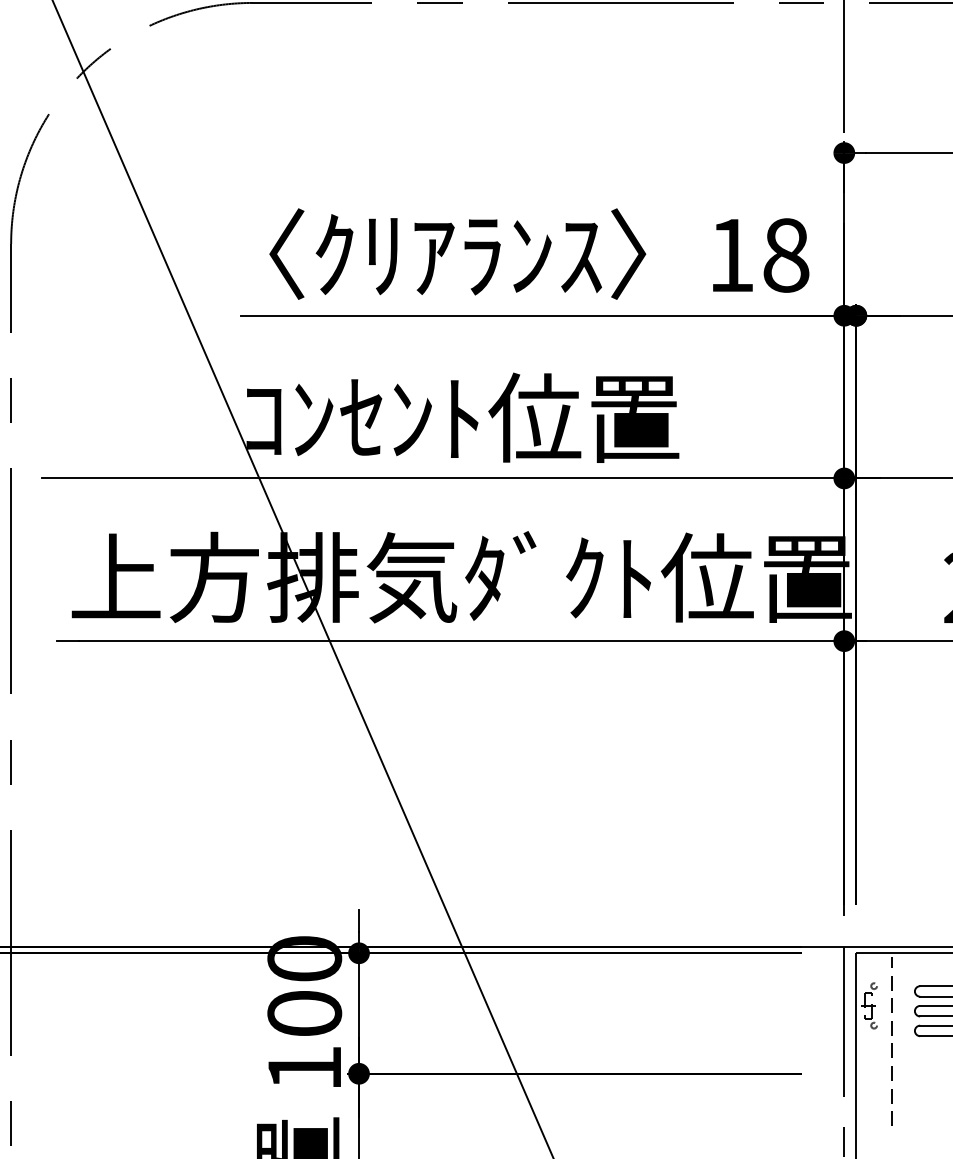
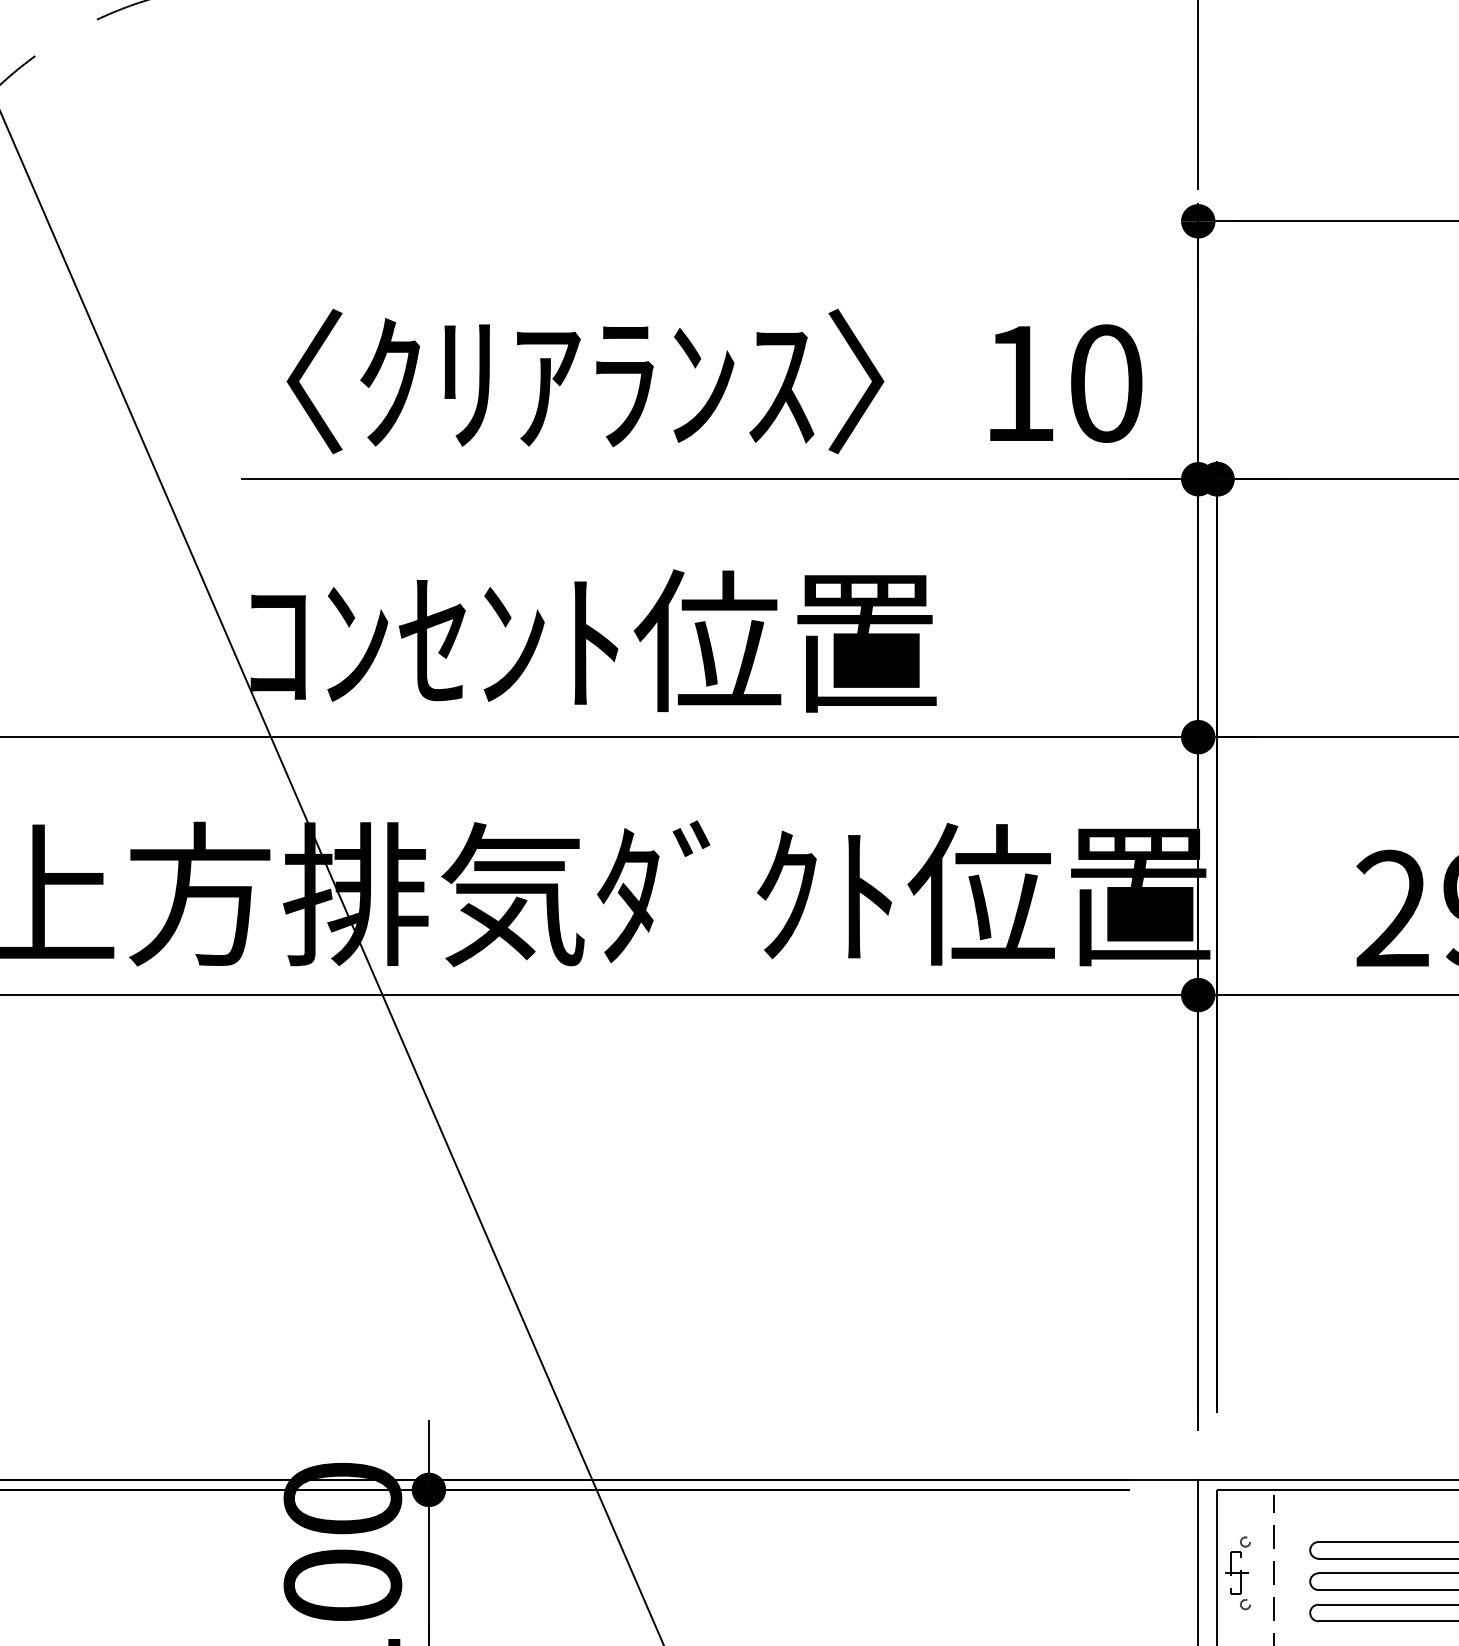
text: (786, 255) -> (1106, 383), 18 -> 10

